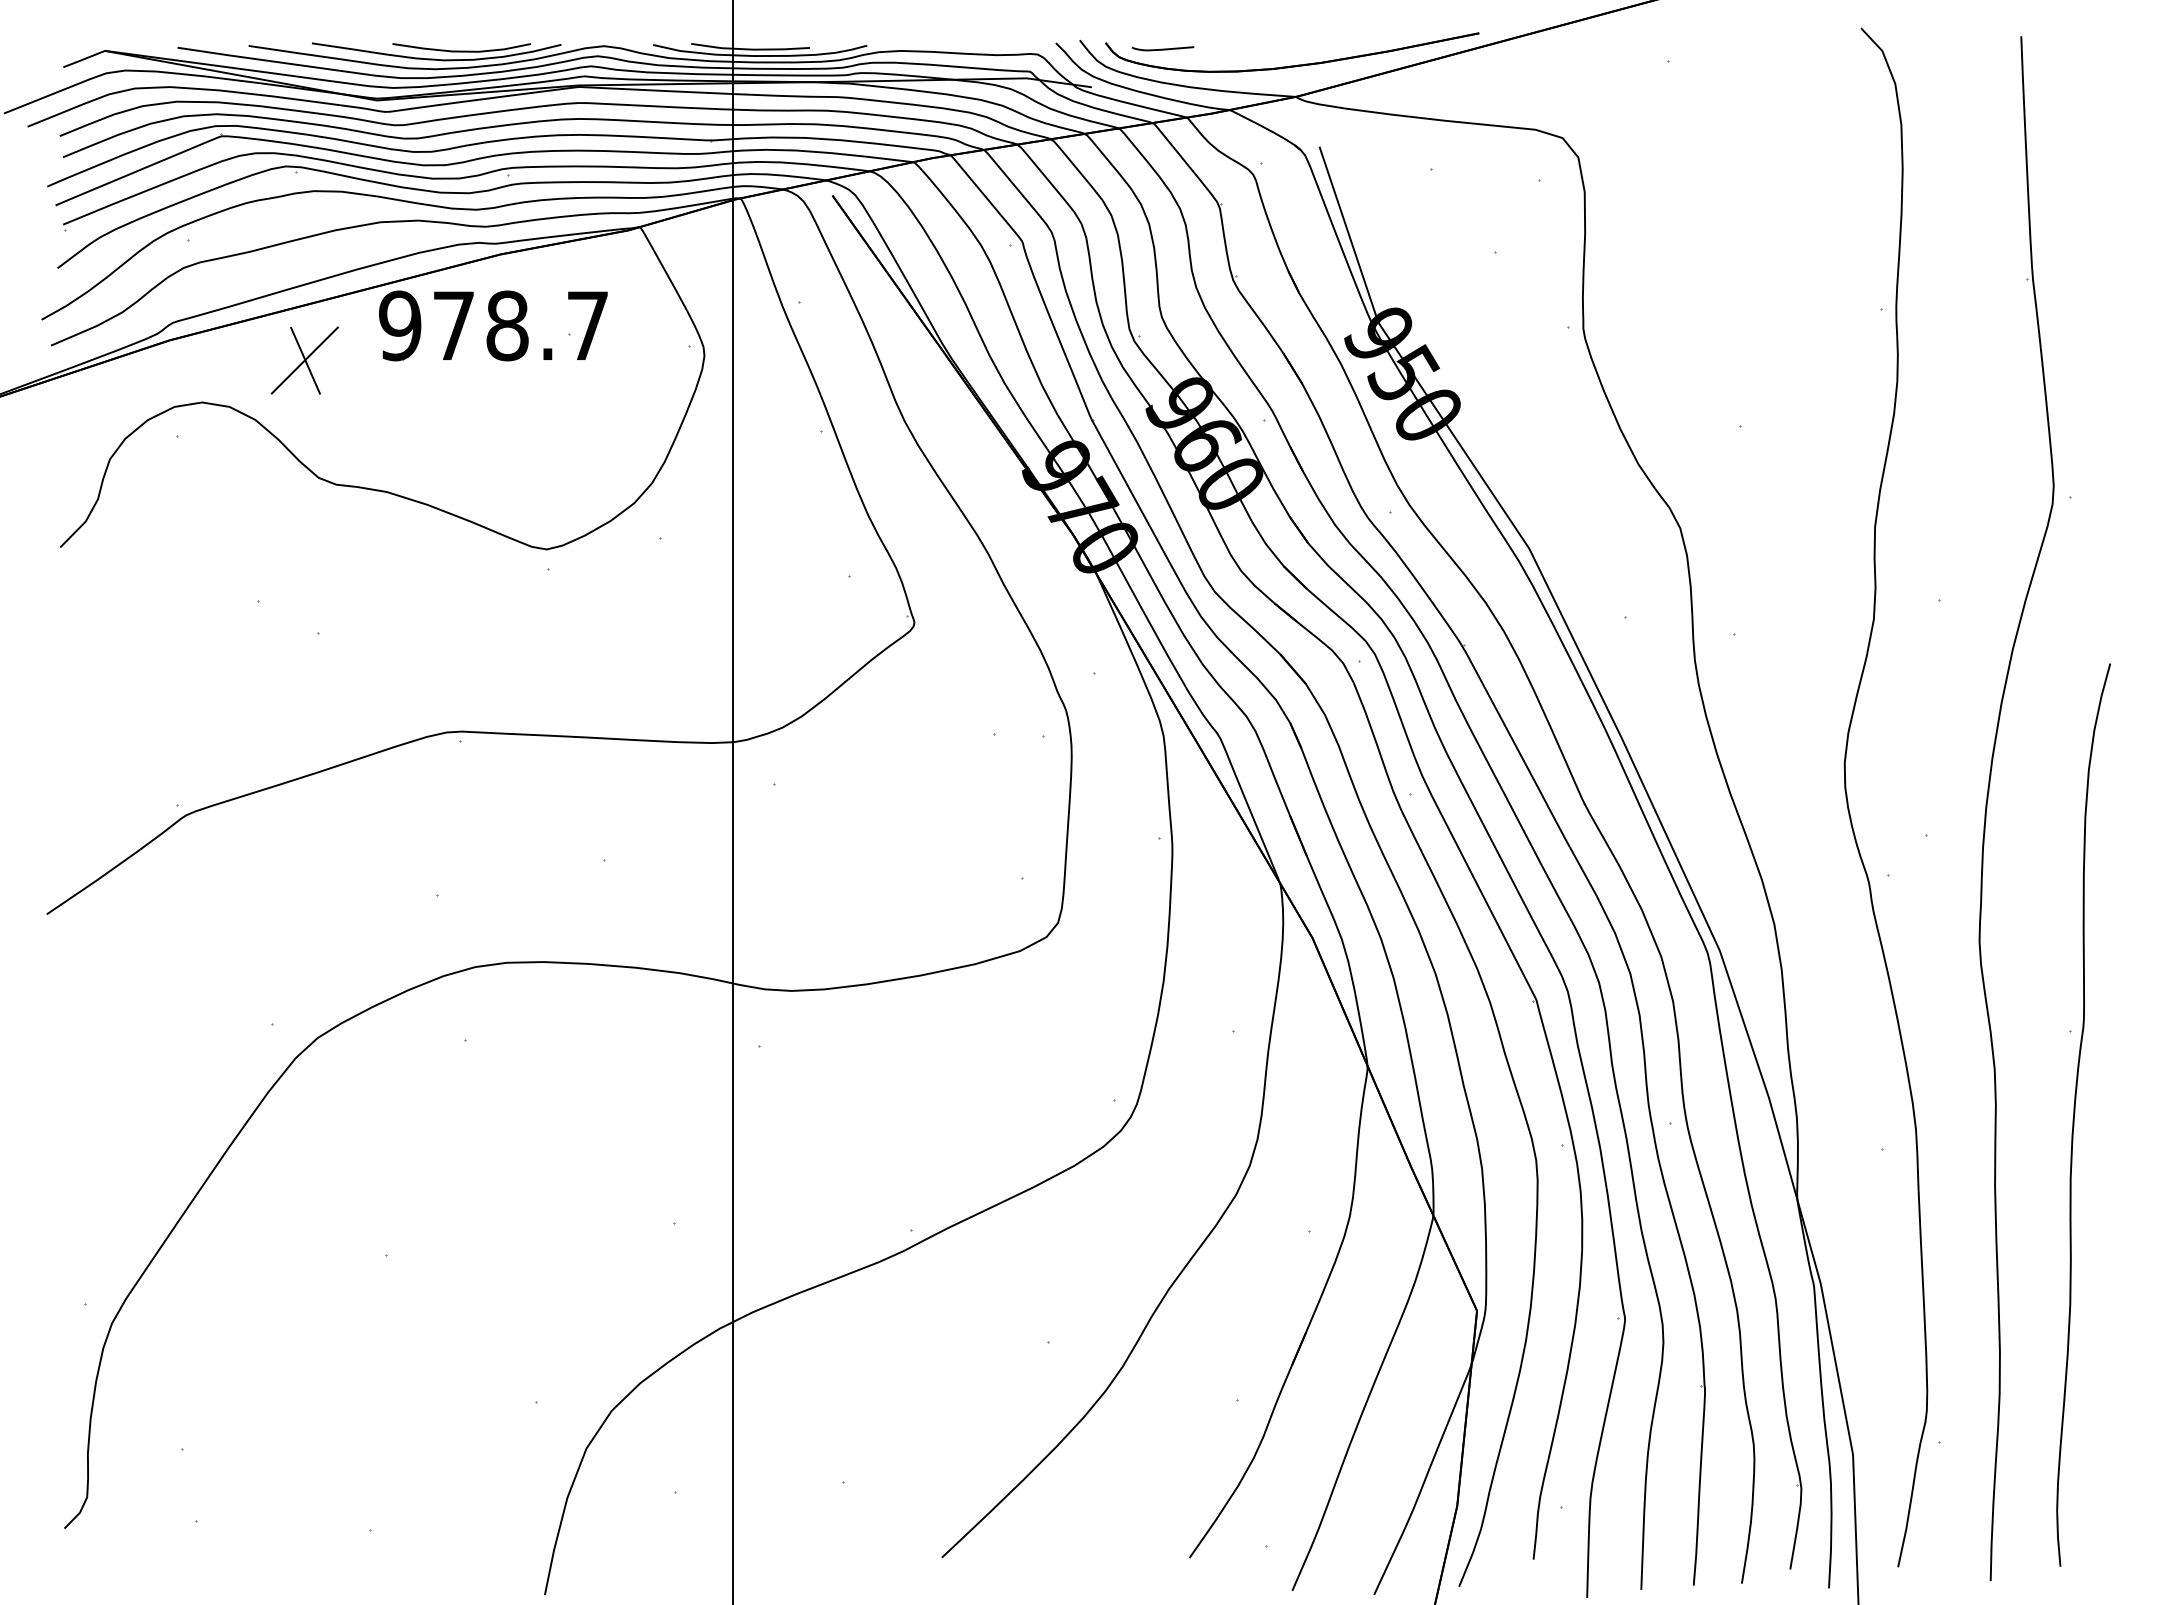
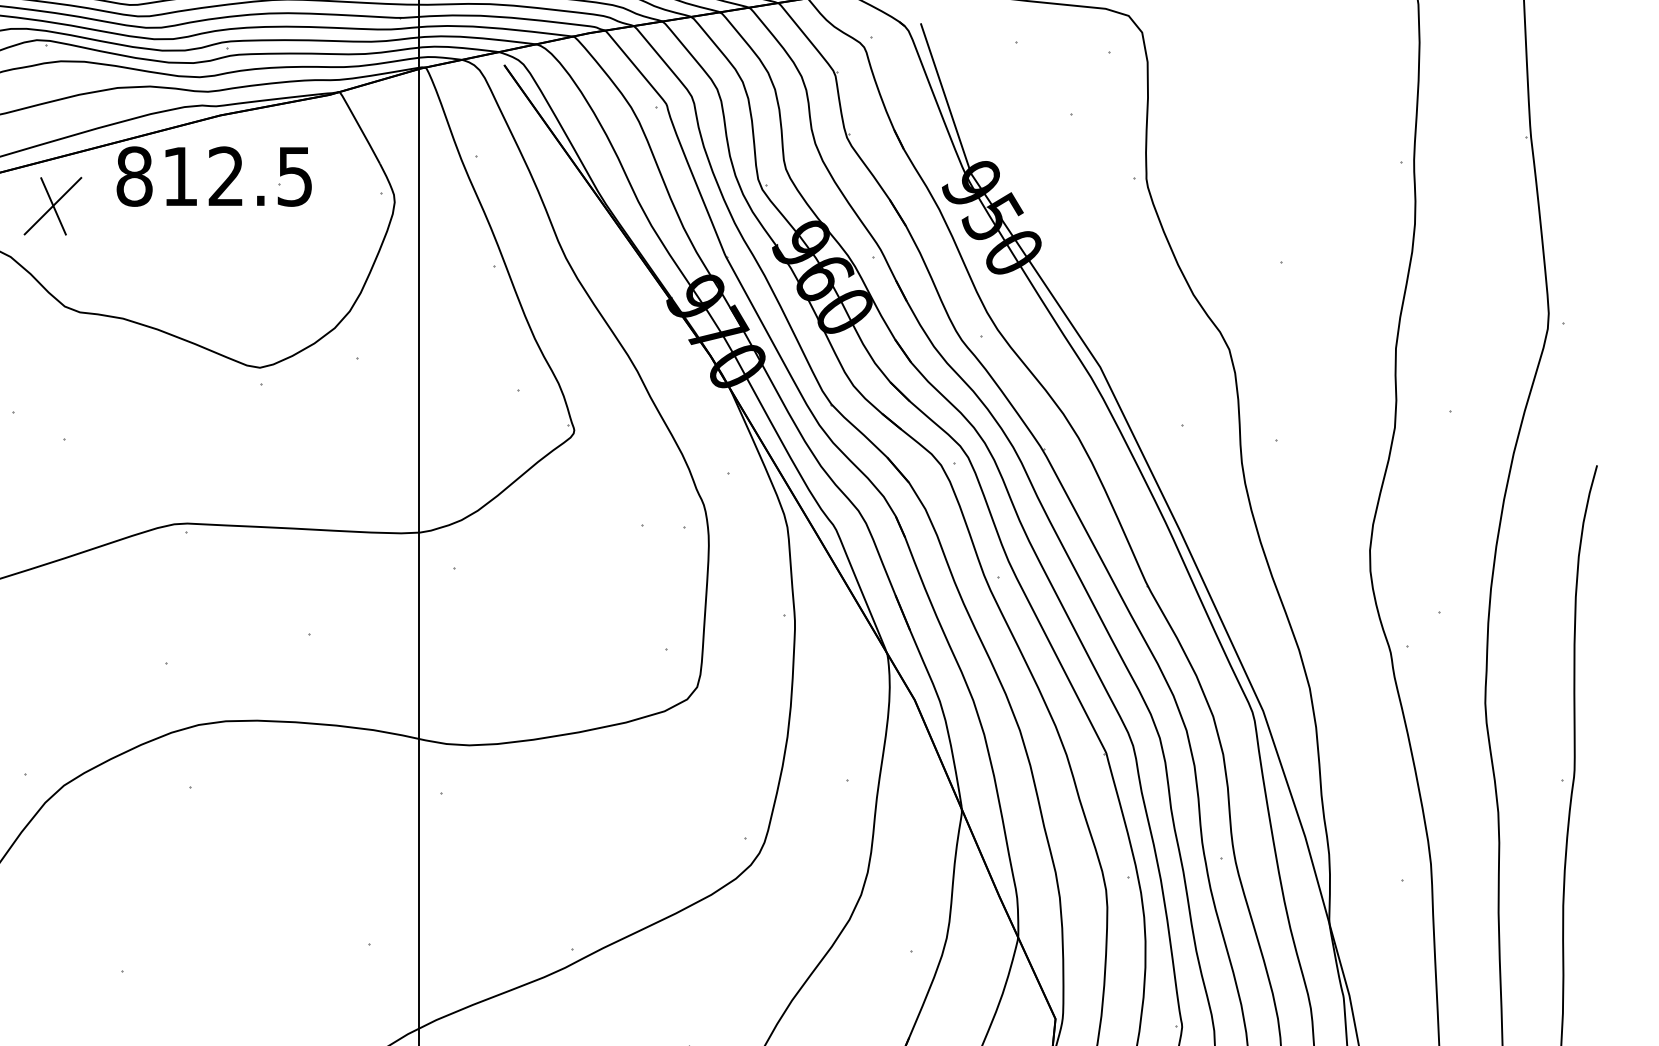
text: (493, 325) -> (214, 176), 978.7 -> 812.5

